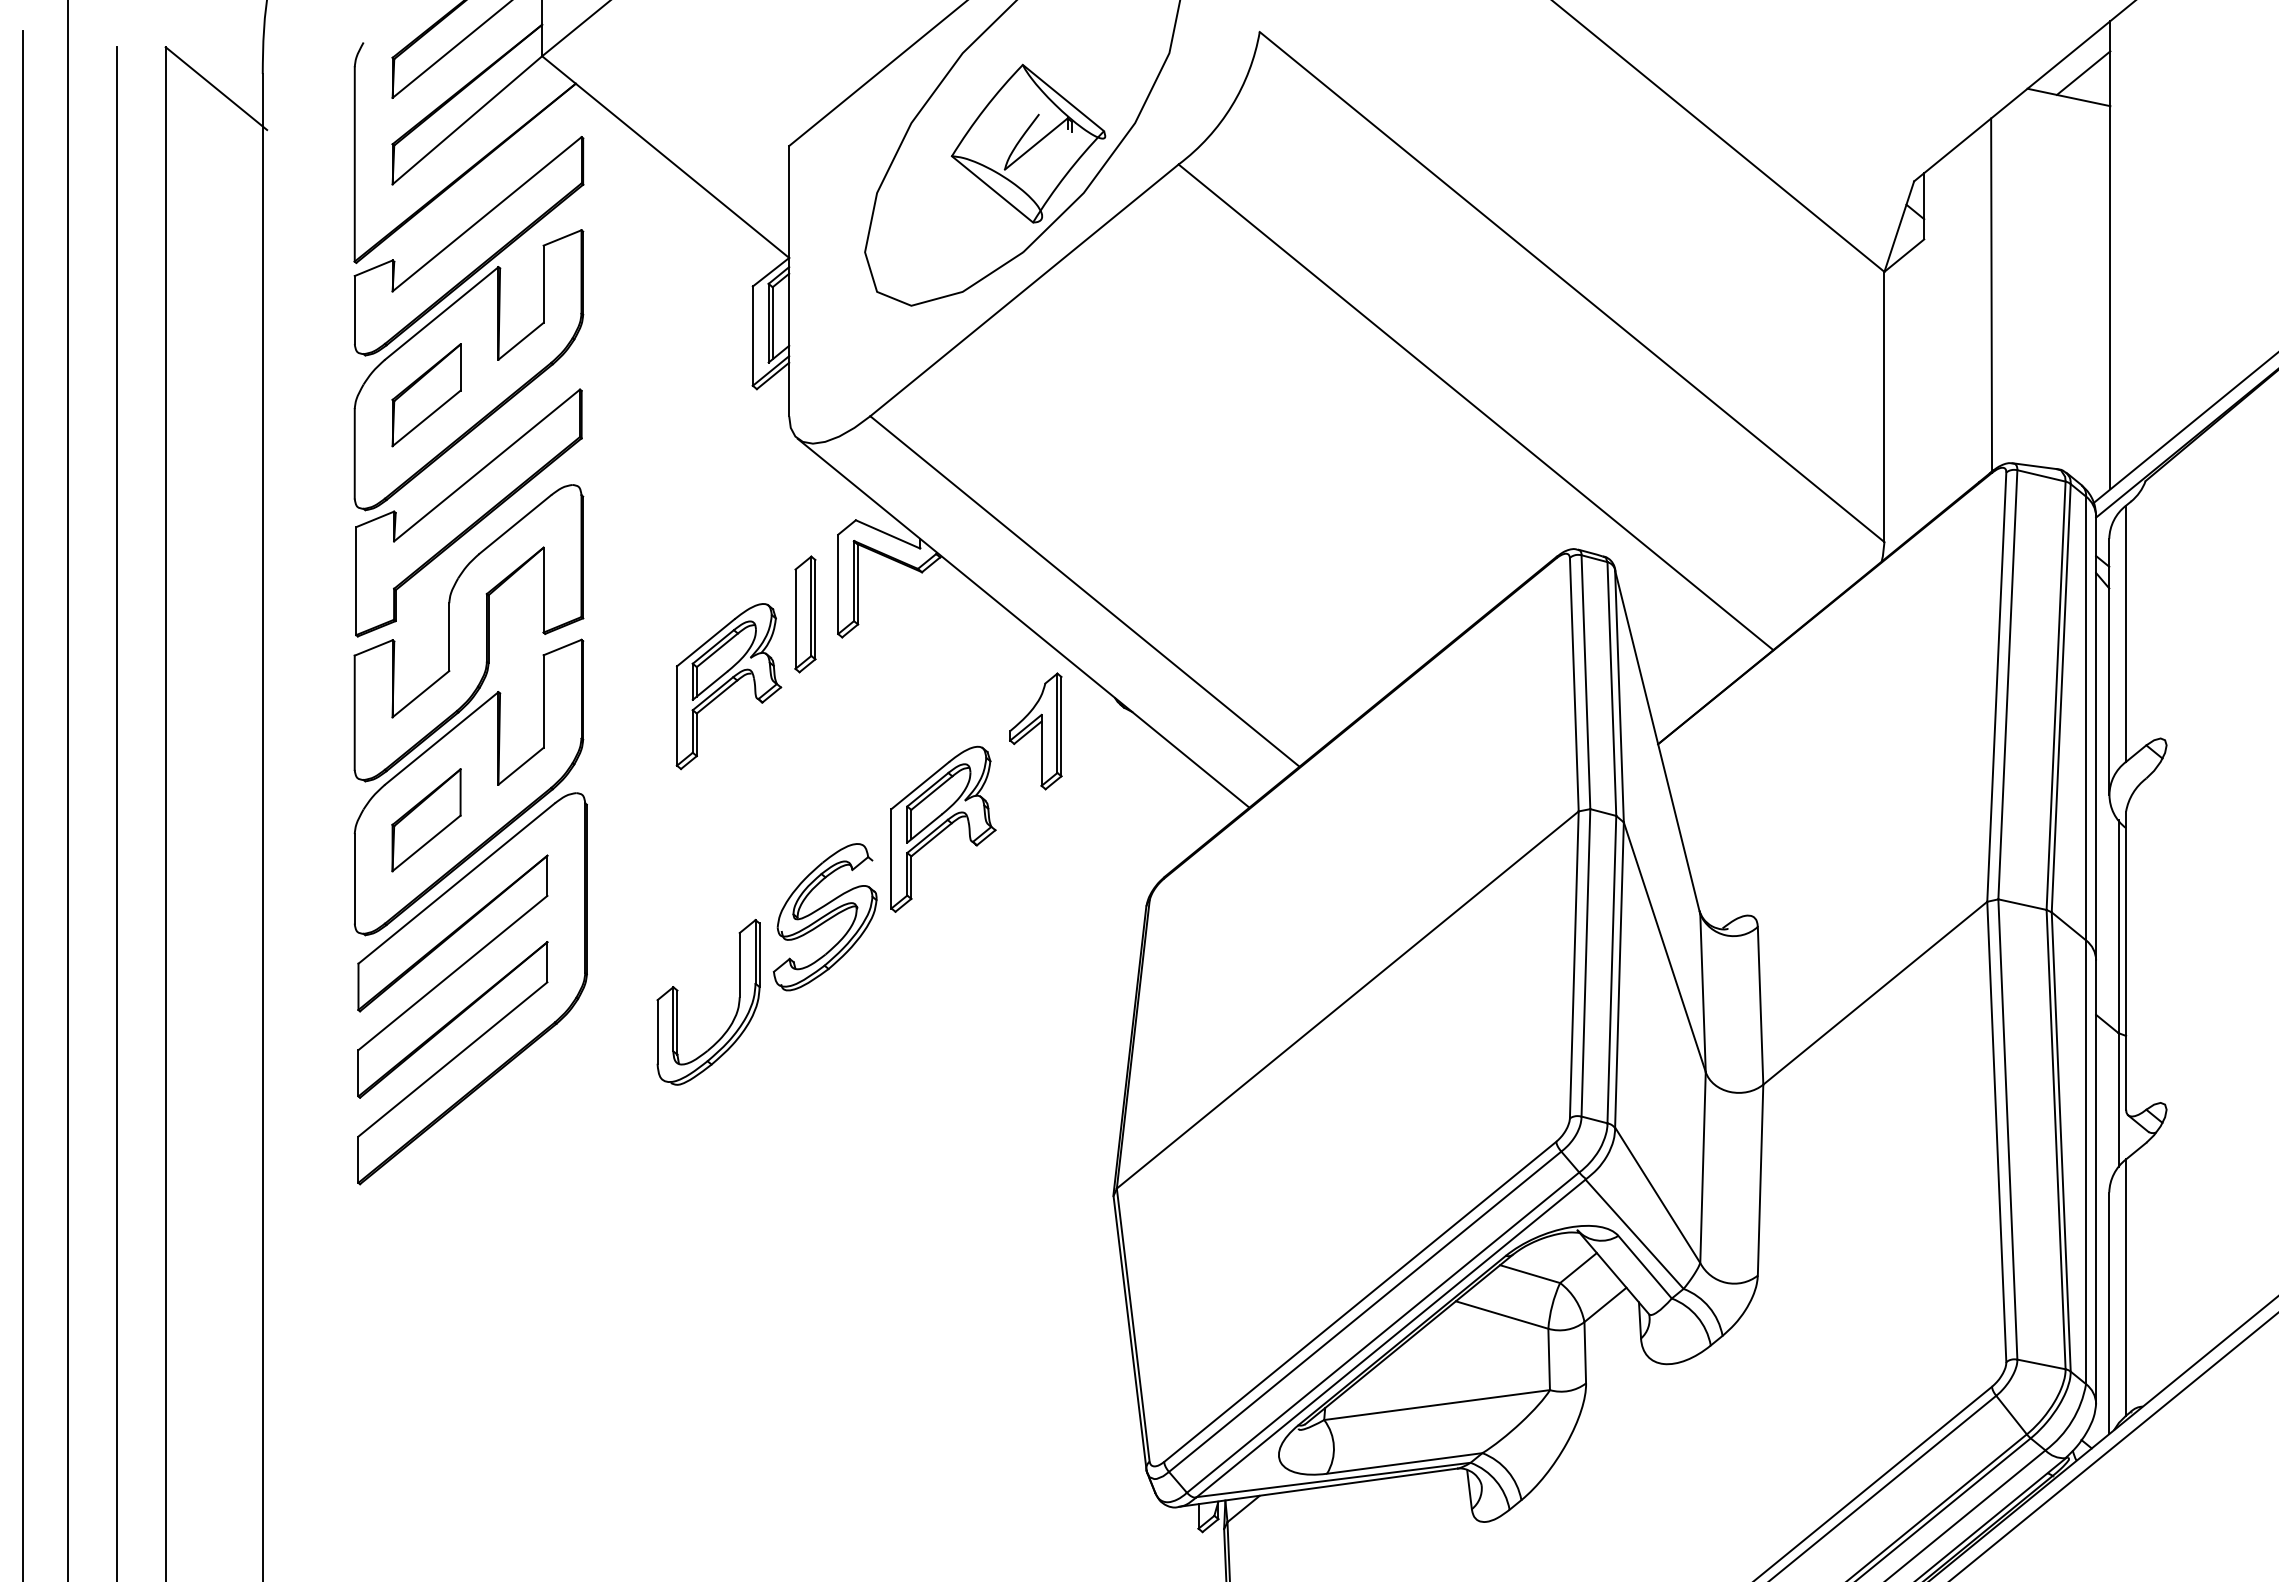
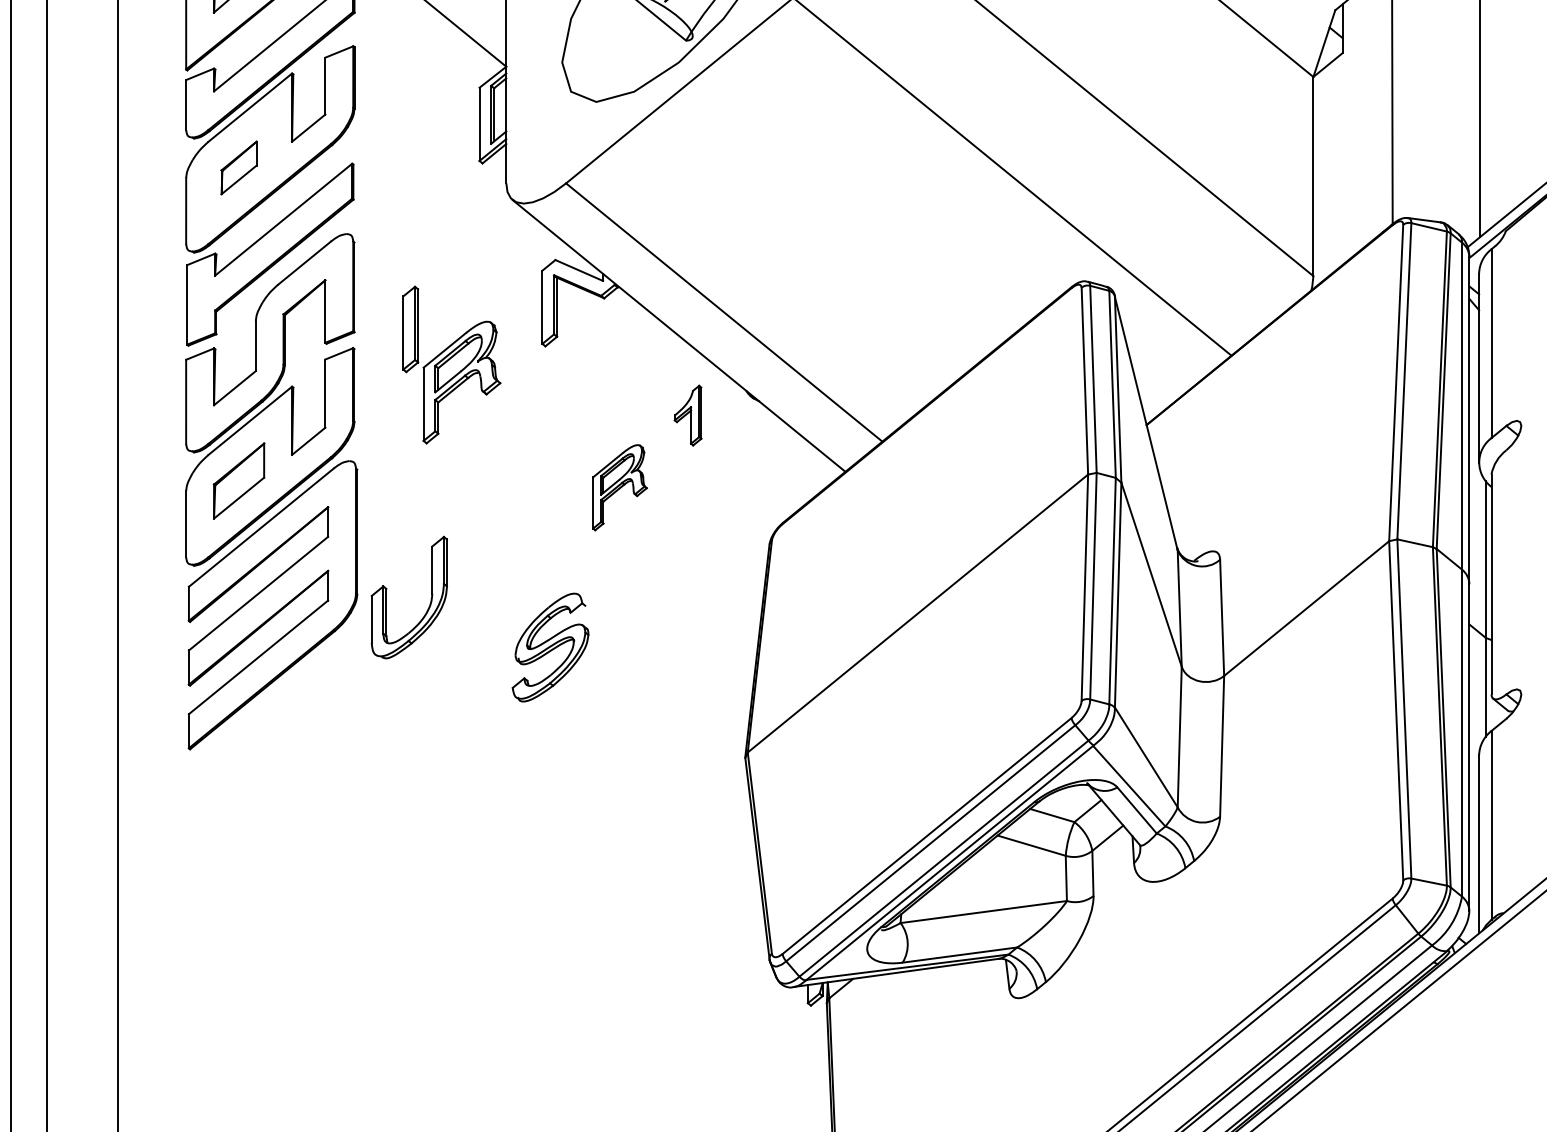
part: (426, 395) -> (239, 168), size x0.7
part: (805, 614) -> (410, 329), moved
part: (1035, 731) -> (687, 415), size x0.7
part: (943, 828) -> (620, 487), size x0.7
part: (824, 917) -> (550, 647), moved
part: (736, 1010) -> (429, 603), moved

